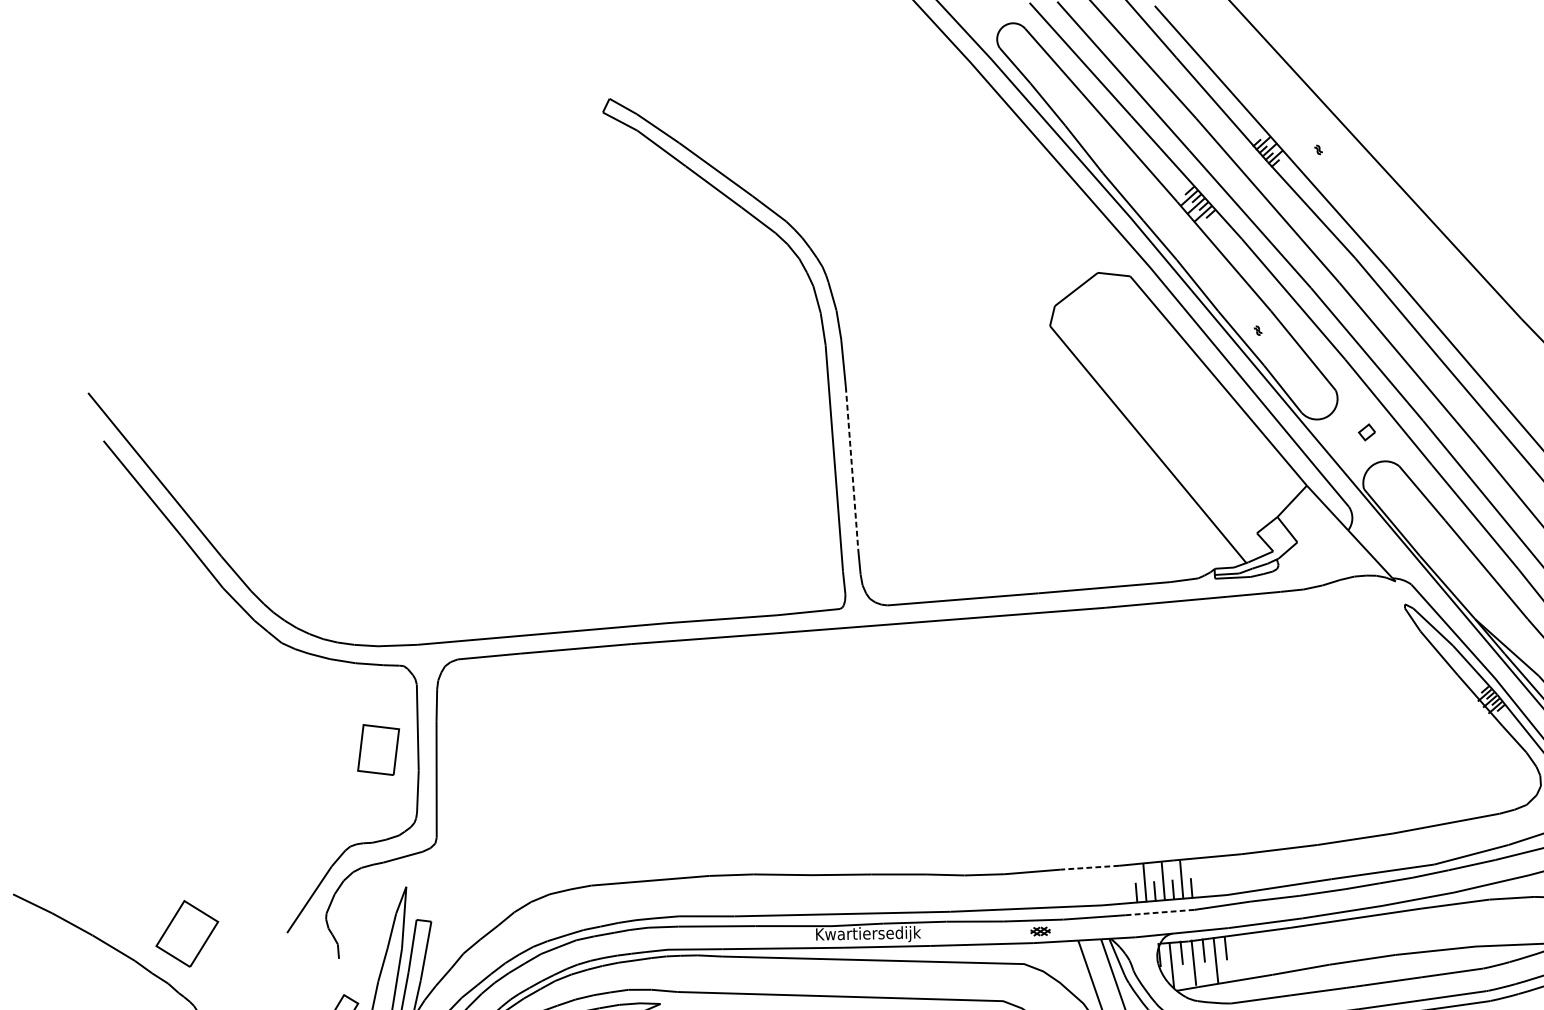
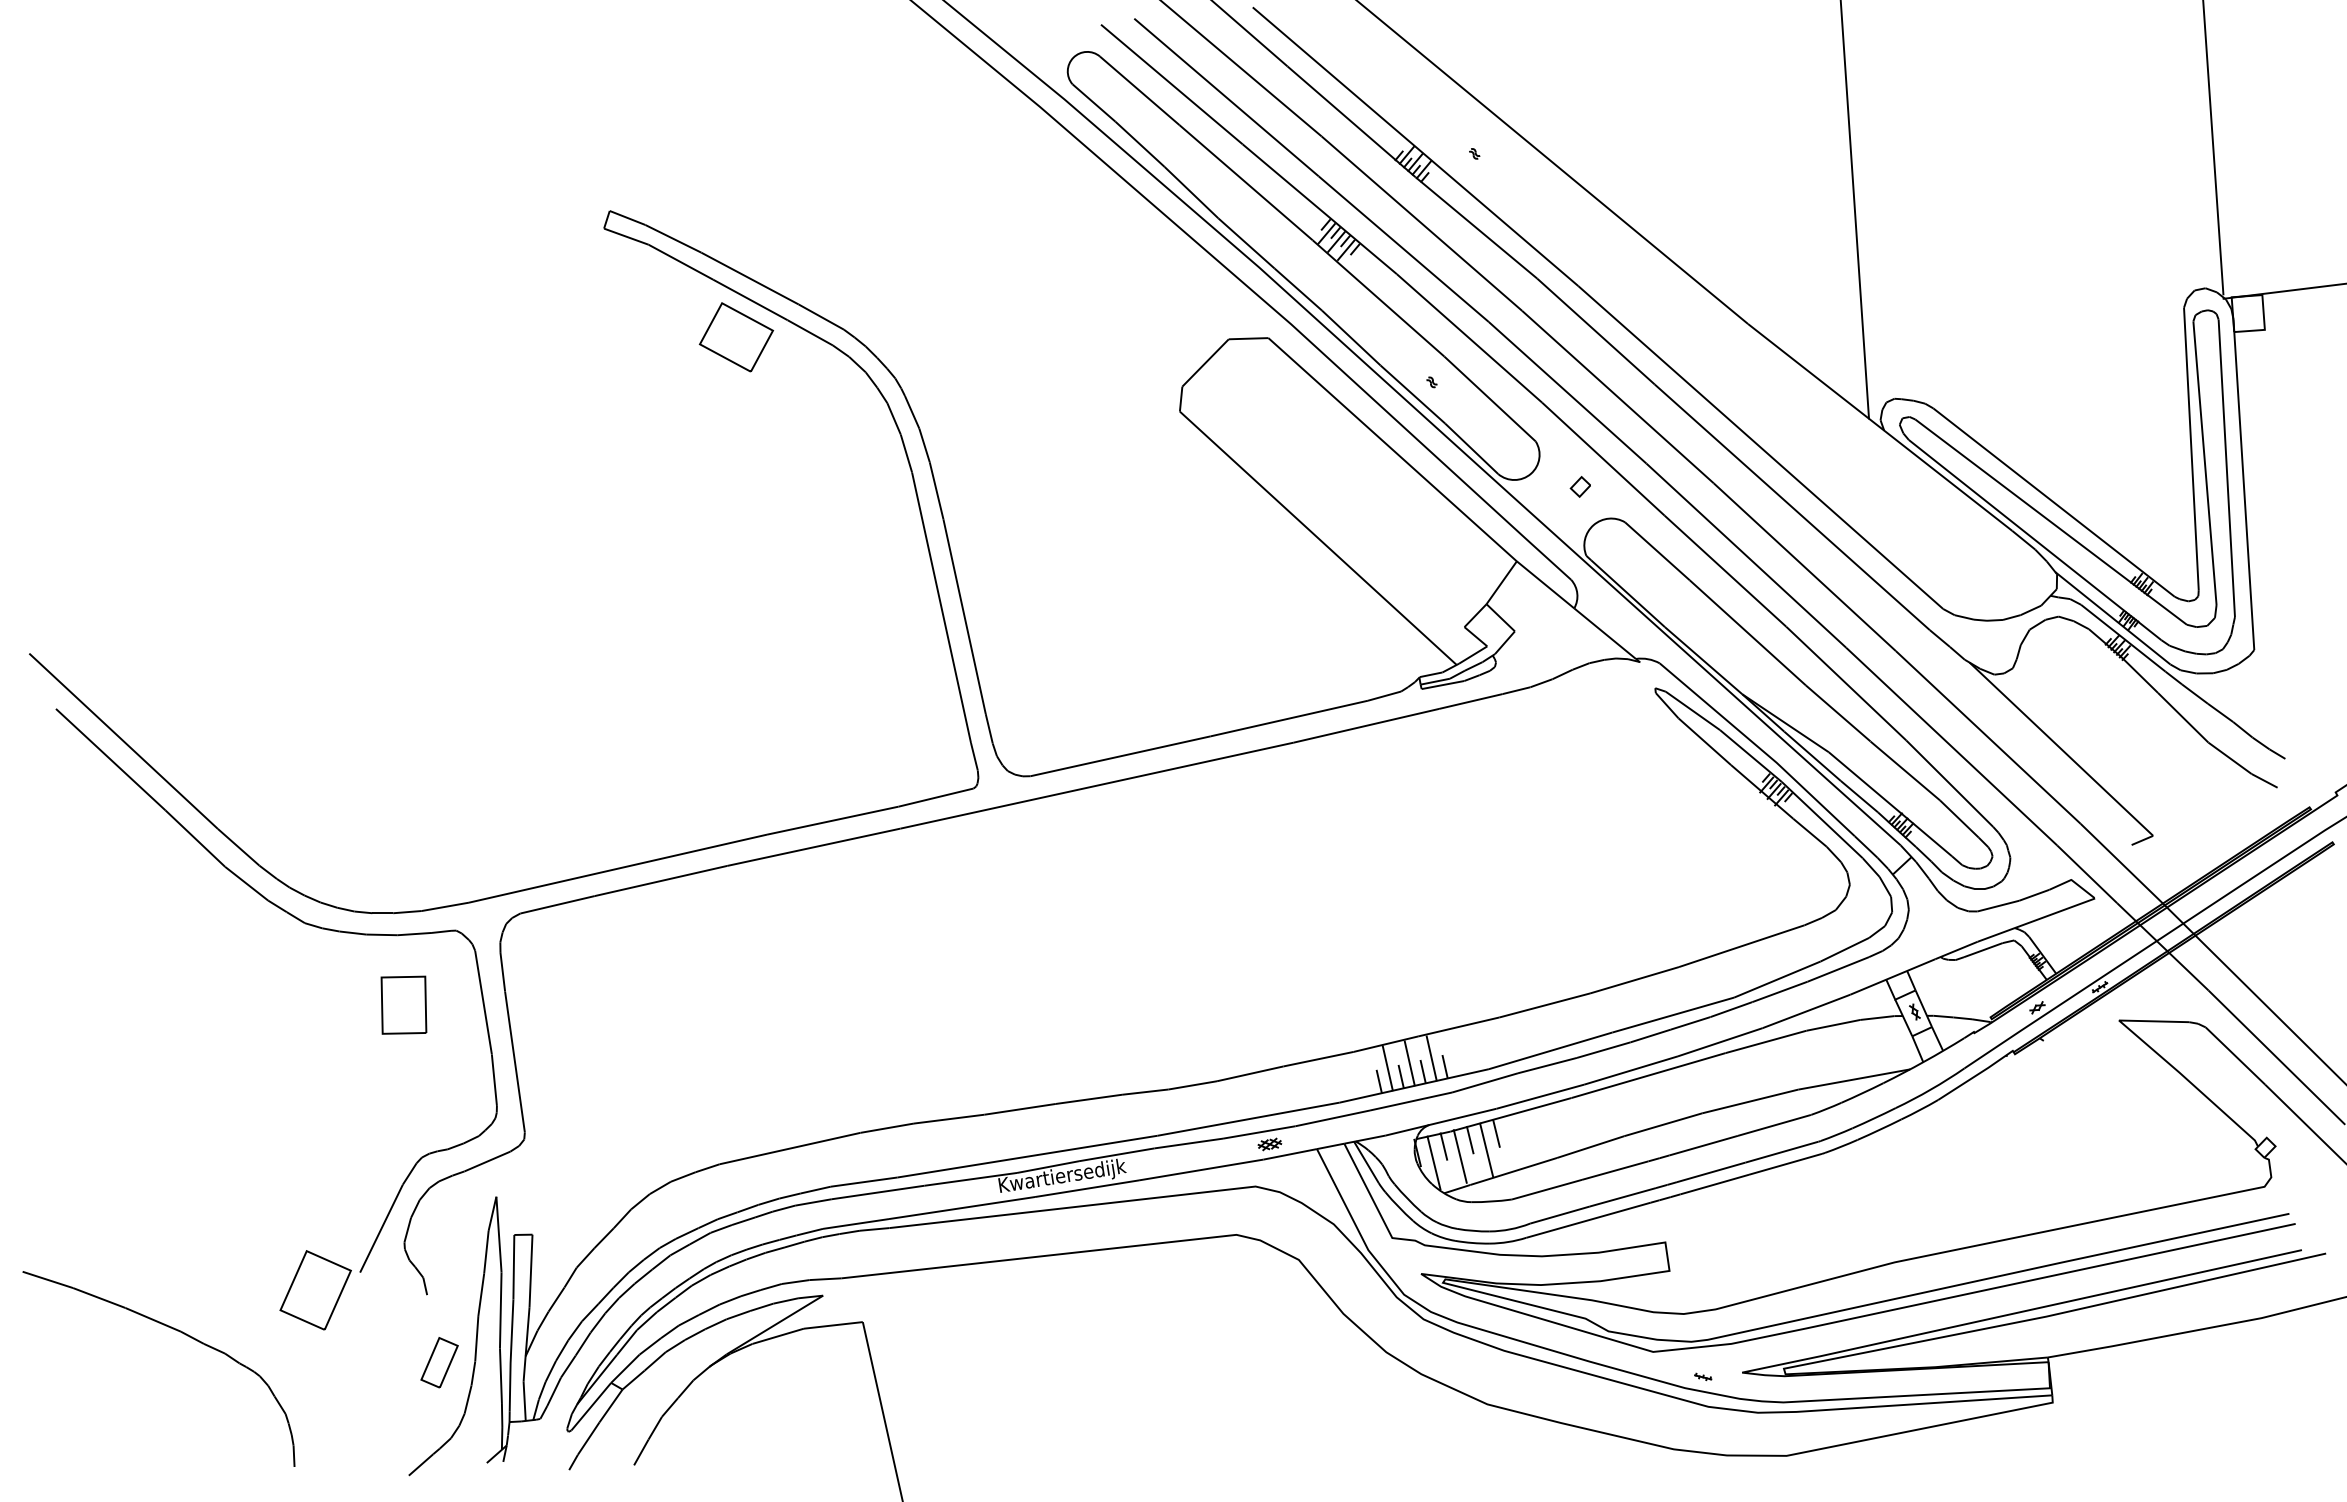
part: (698, 215) -> (736, 337), added
line: (852, 468) -> (964, 616), dashed -> solid
part: (378, 749) -> (403, 1004), moved
line: (1089, 867) -> (1318, 1059), dashed -> solid
line: (1159, 912) -> (1410, 1101), dashed -> solid
part: (187, 934) -> (315, 1290), moved

